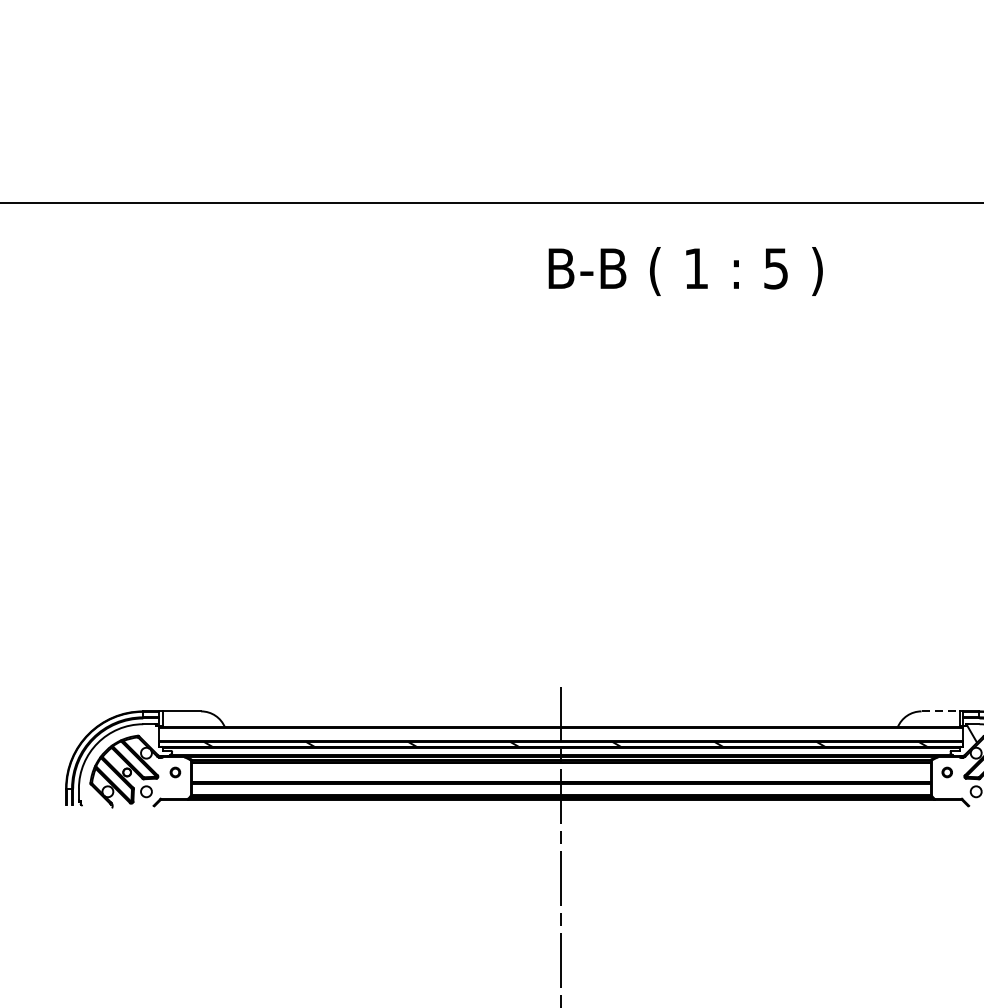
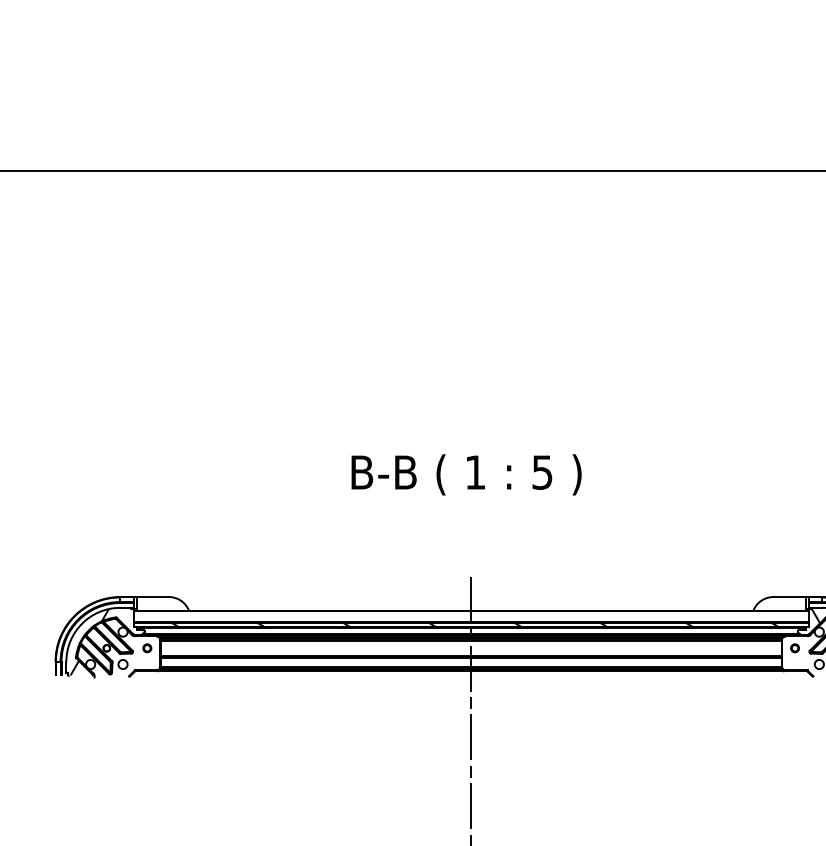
text: (685, 271) -> (466, 474), moved
line: (941, 711) -> (790, 597), dashed -> solid
hatch: (106, 765) -> (89, 642), added

